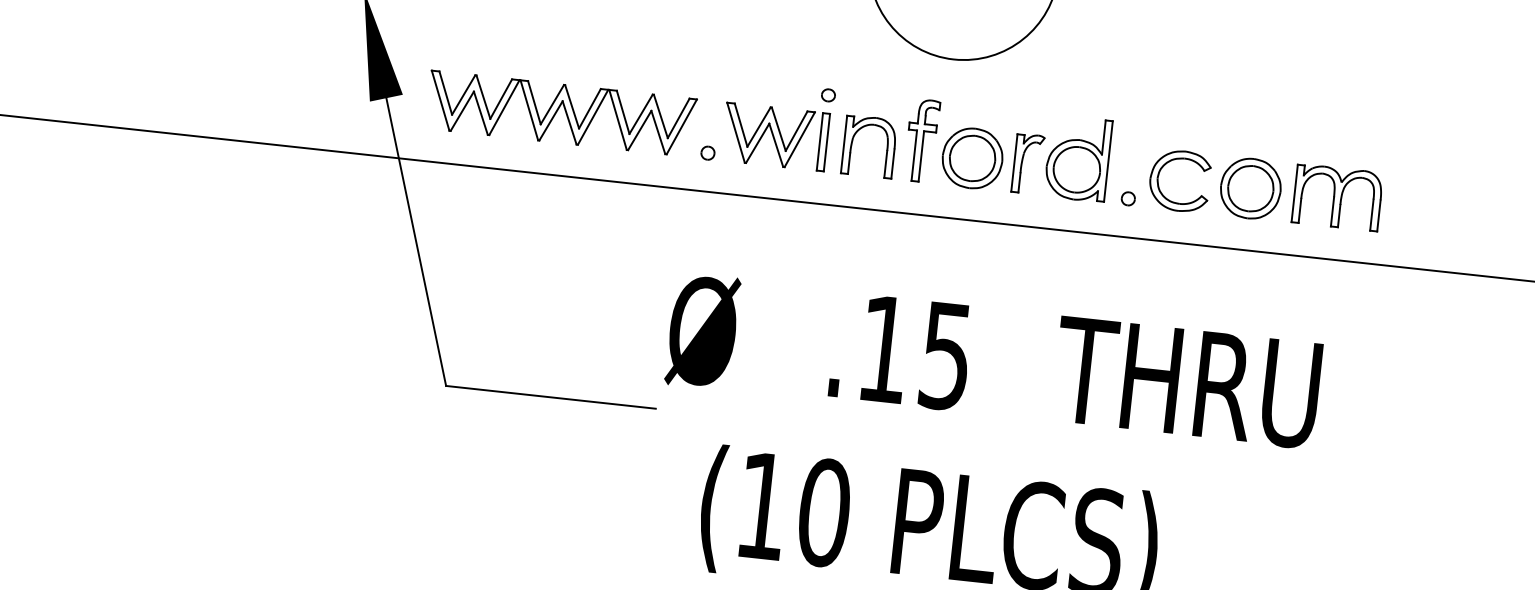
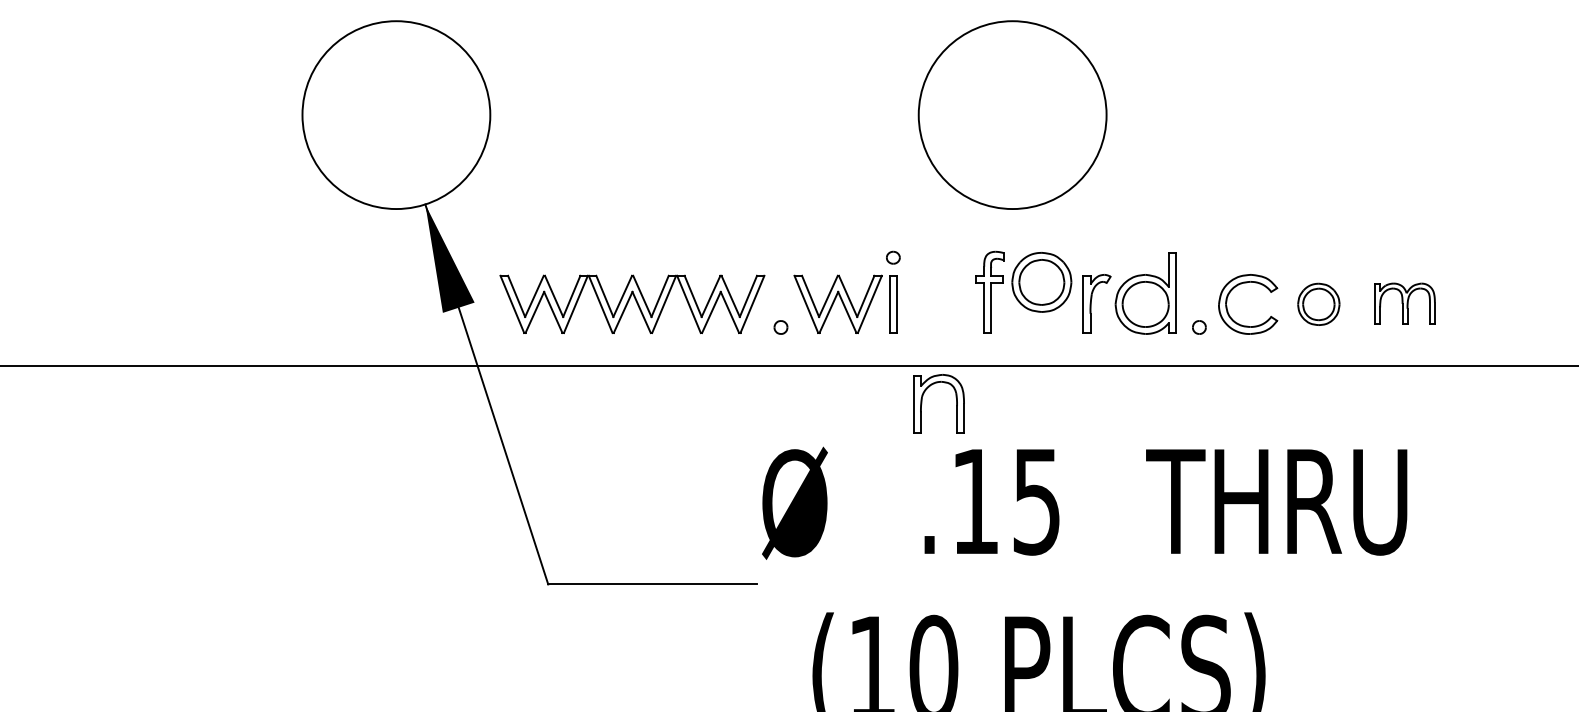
part: (852, 144) -> (922, 403), moved
part: (972, 158) -> (1041, 282), moved
part: (1250, 188) -> (1318, 304), size x0.7
part: (1337, 197) -> (1404, 303), size x0.7

